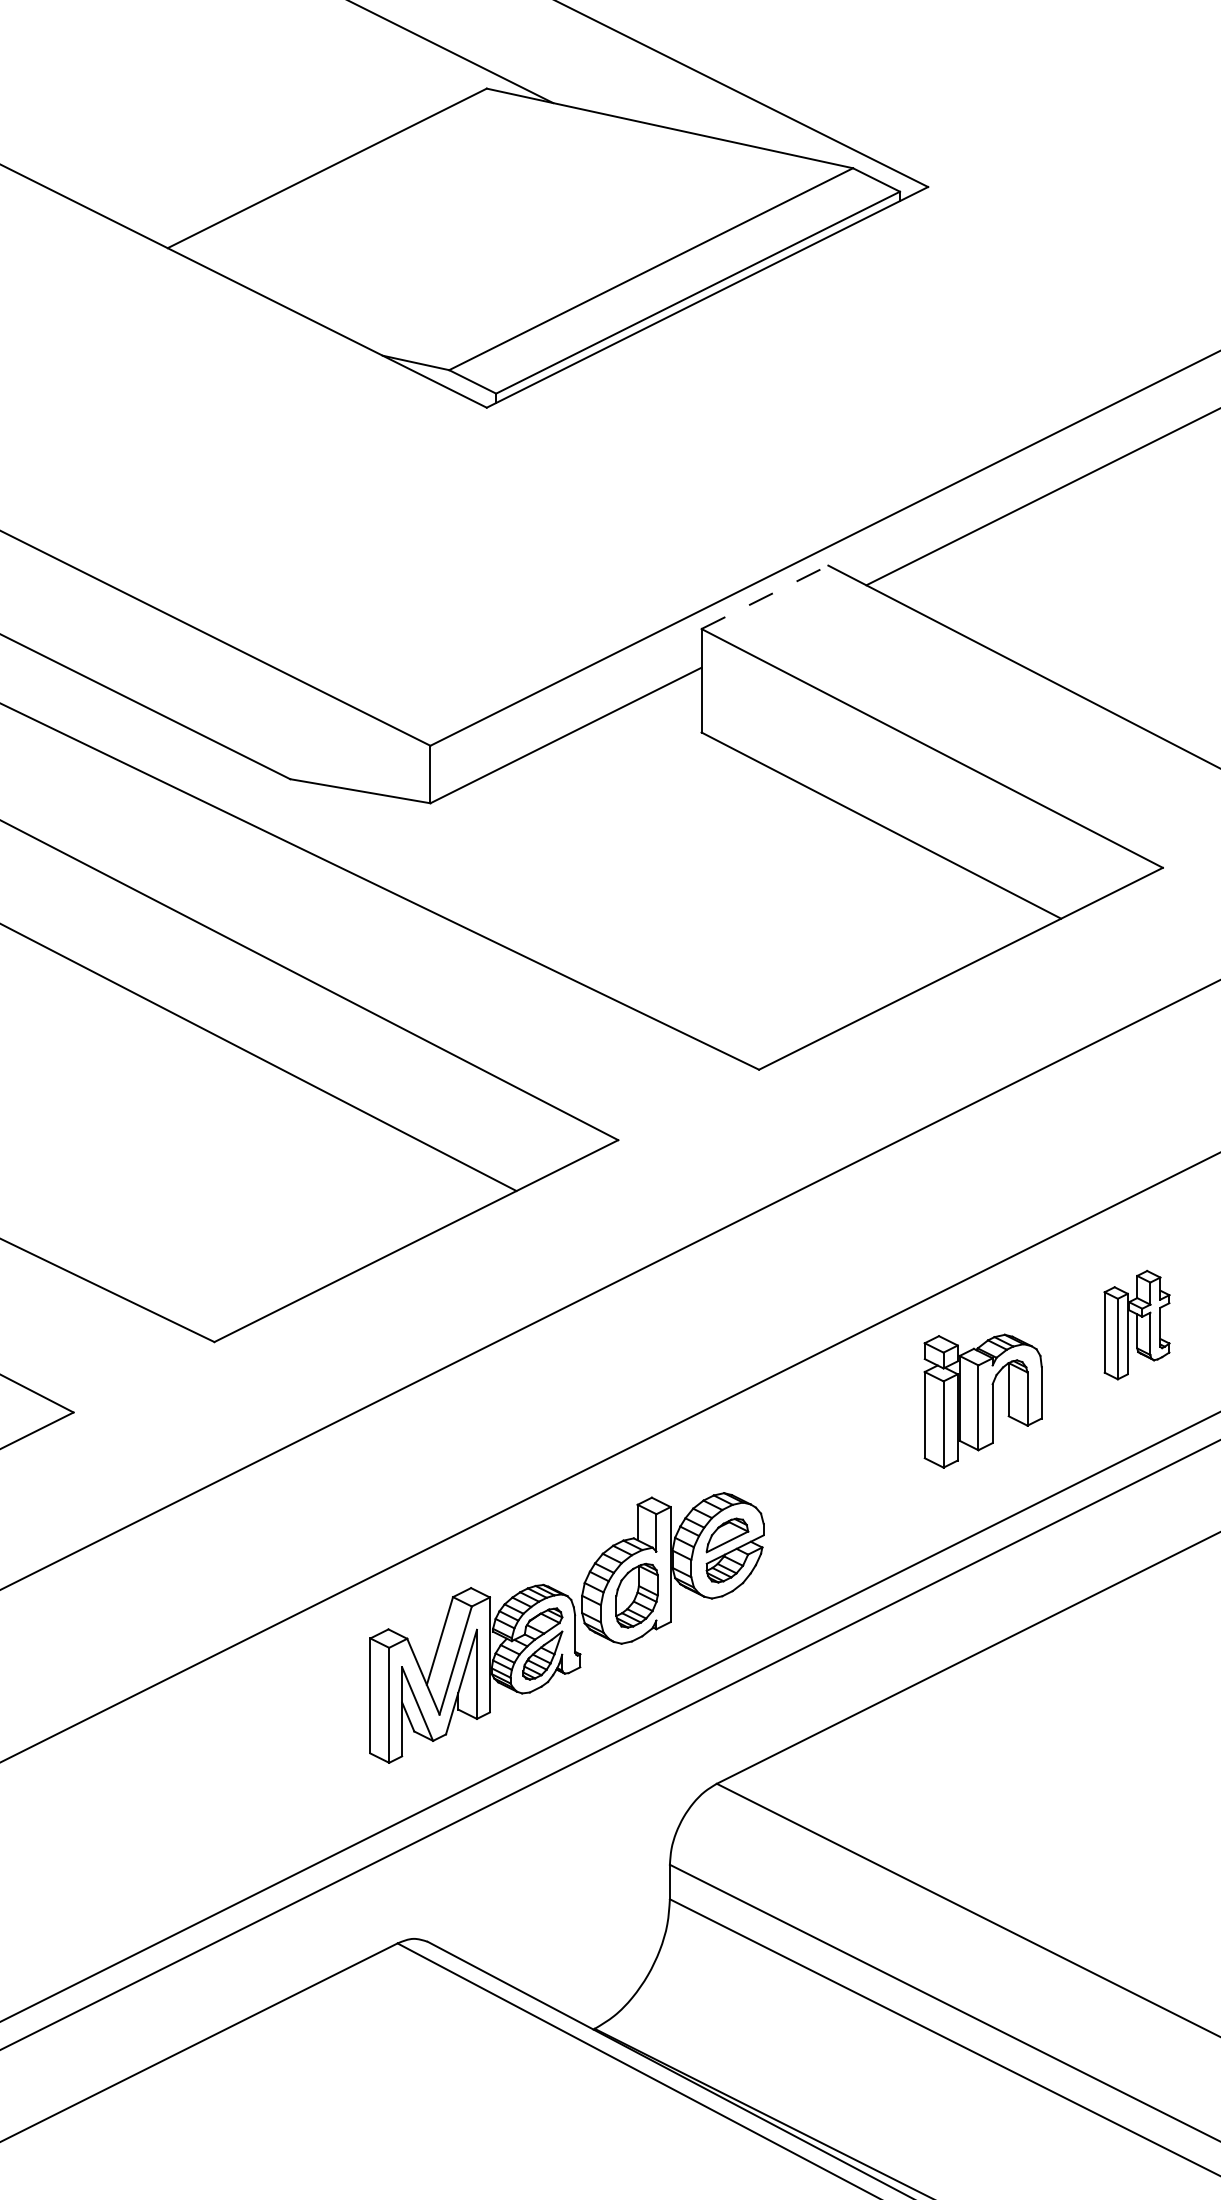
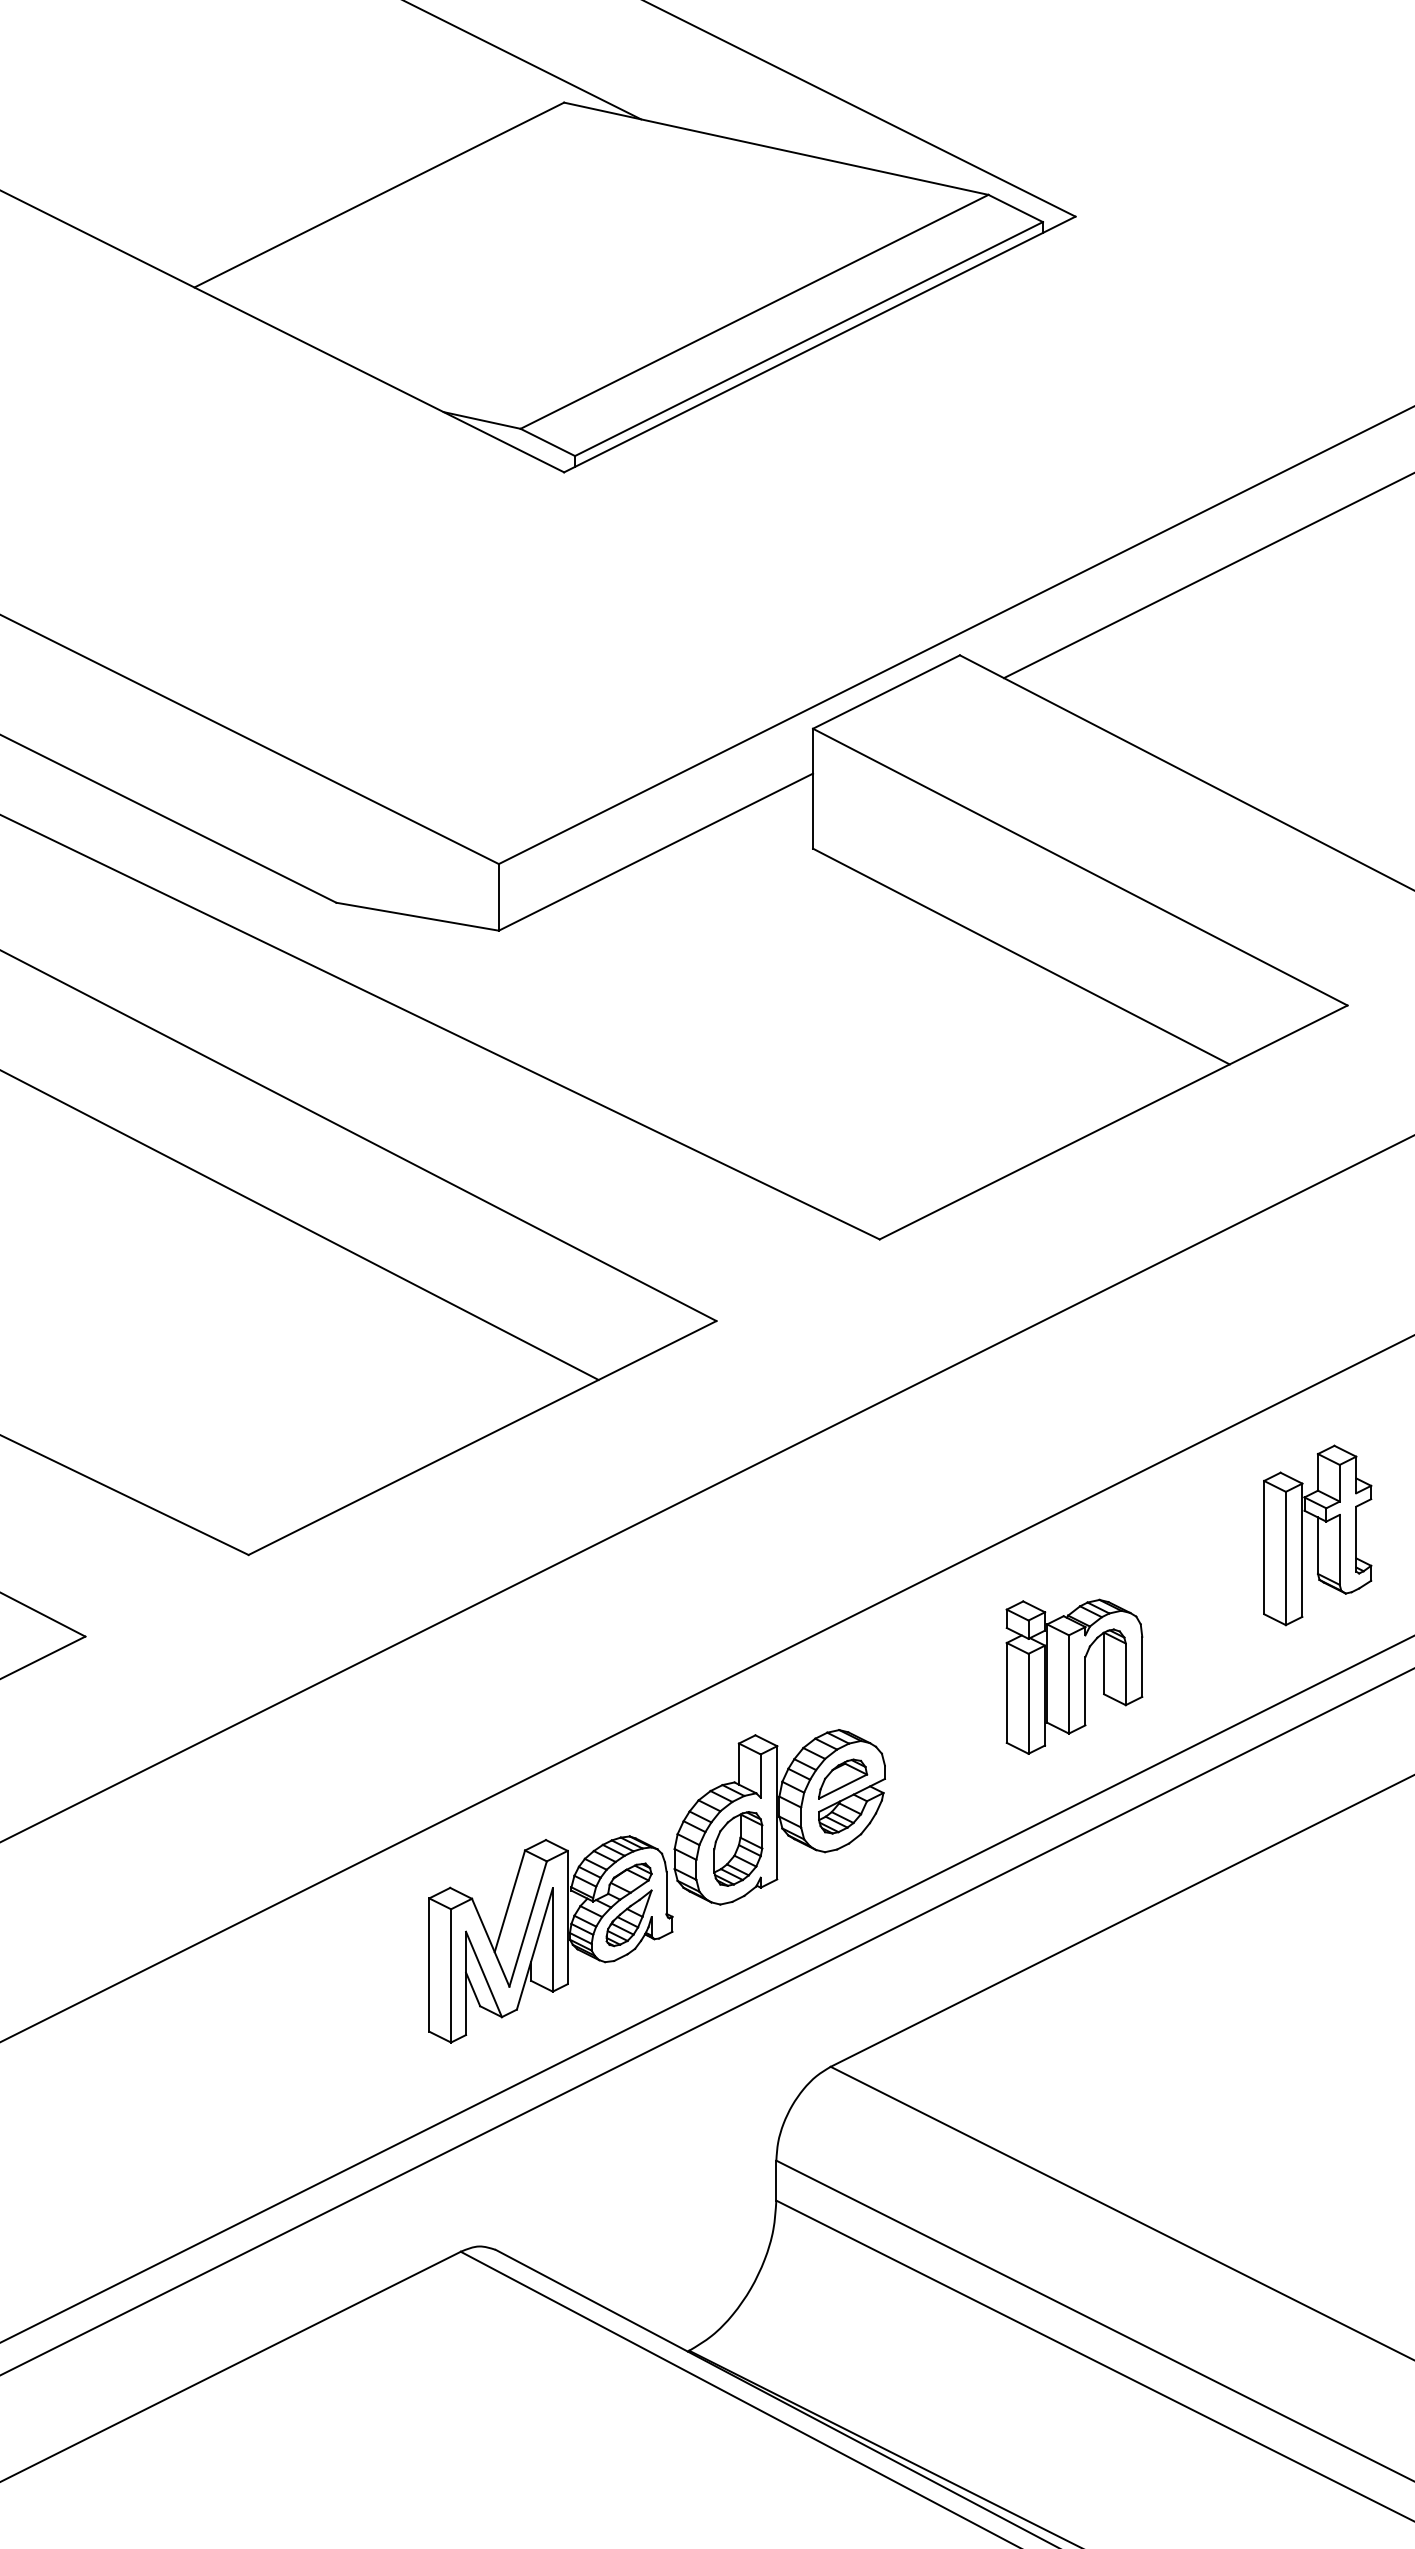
line: (764, 597) -> (885, 692), dashed -> solid
part: (1136, 1324) -> (1316, 1534), size x1.43
part: (982, 1400) -> (1073, 1675), moved

